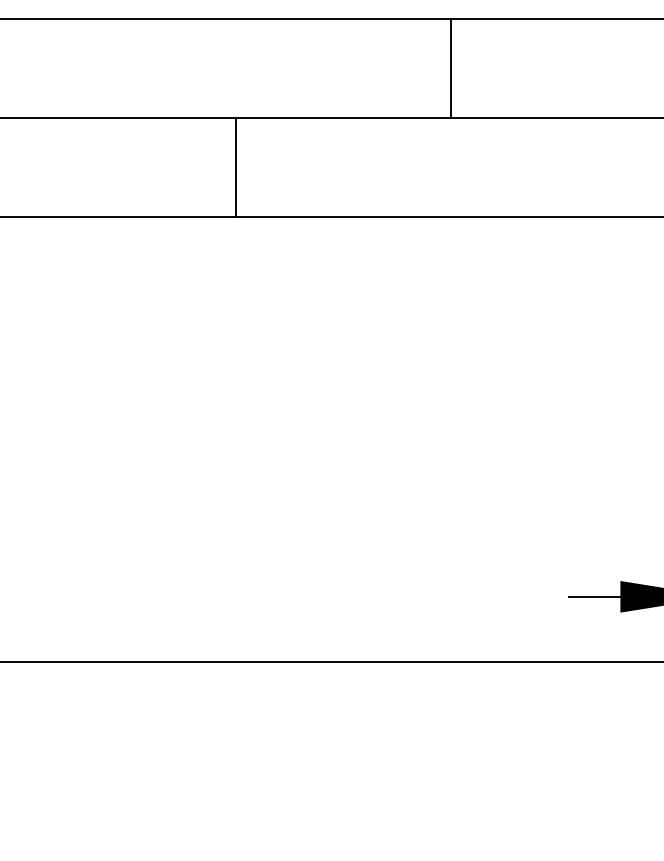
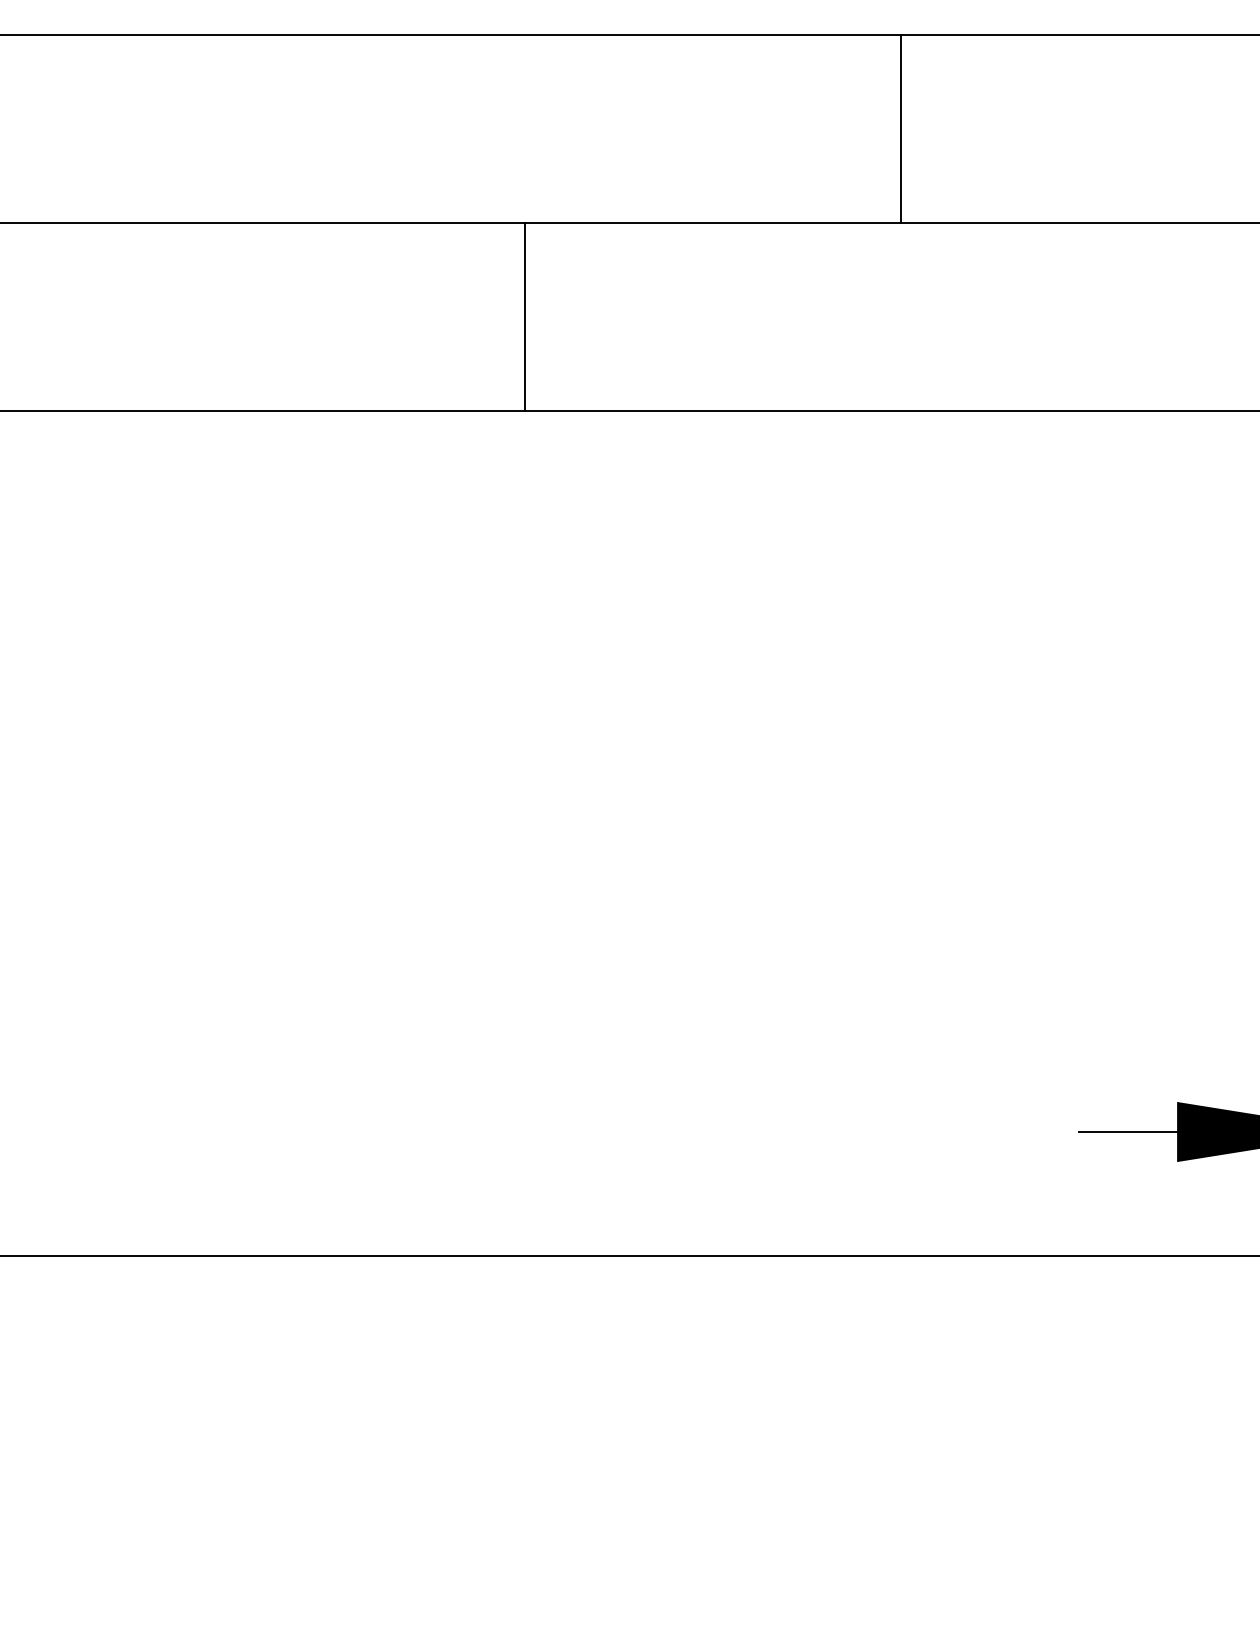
line: (450, 67) -> (900, 127), moved
line: (235, 166) -> (524, 315), moved

